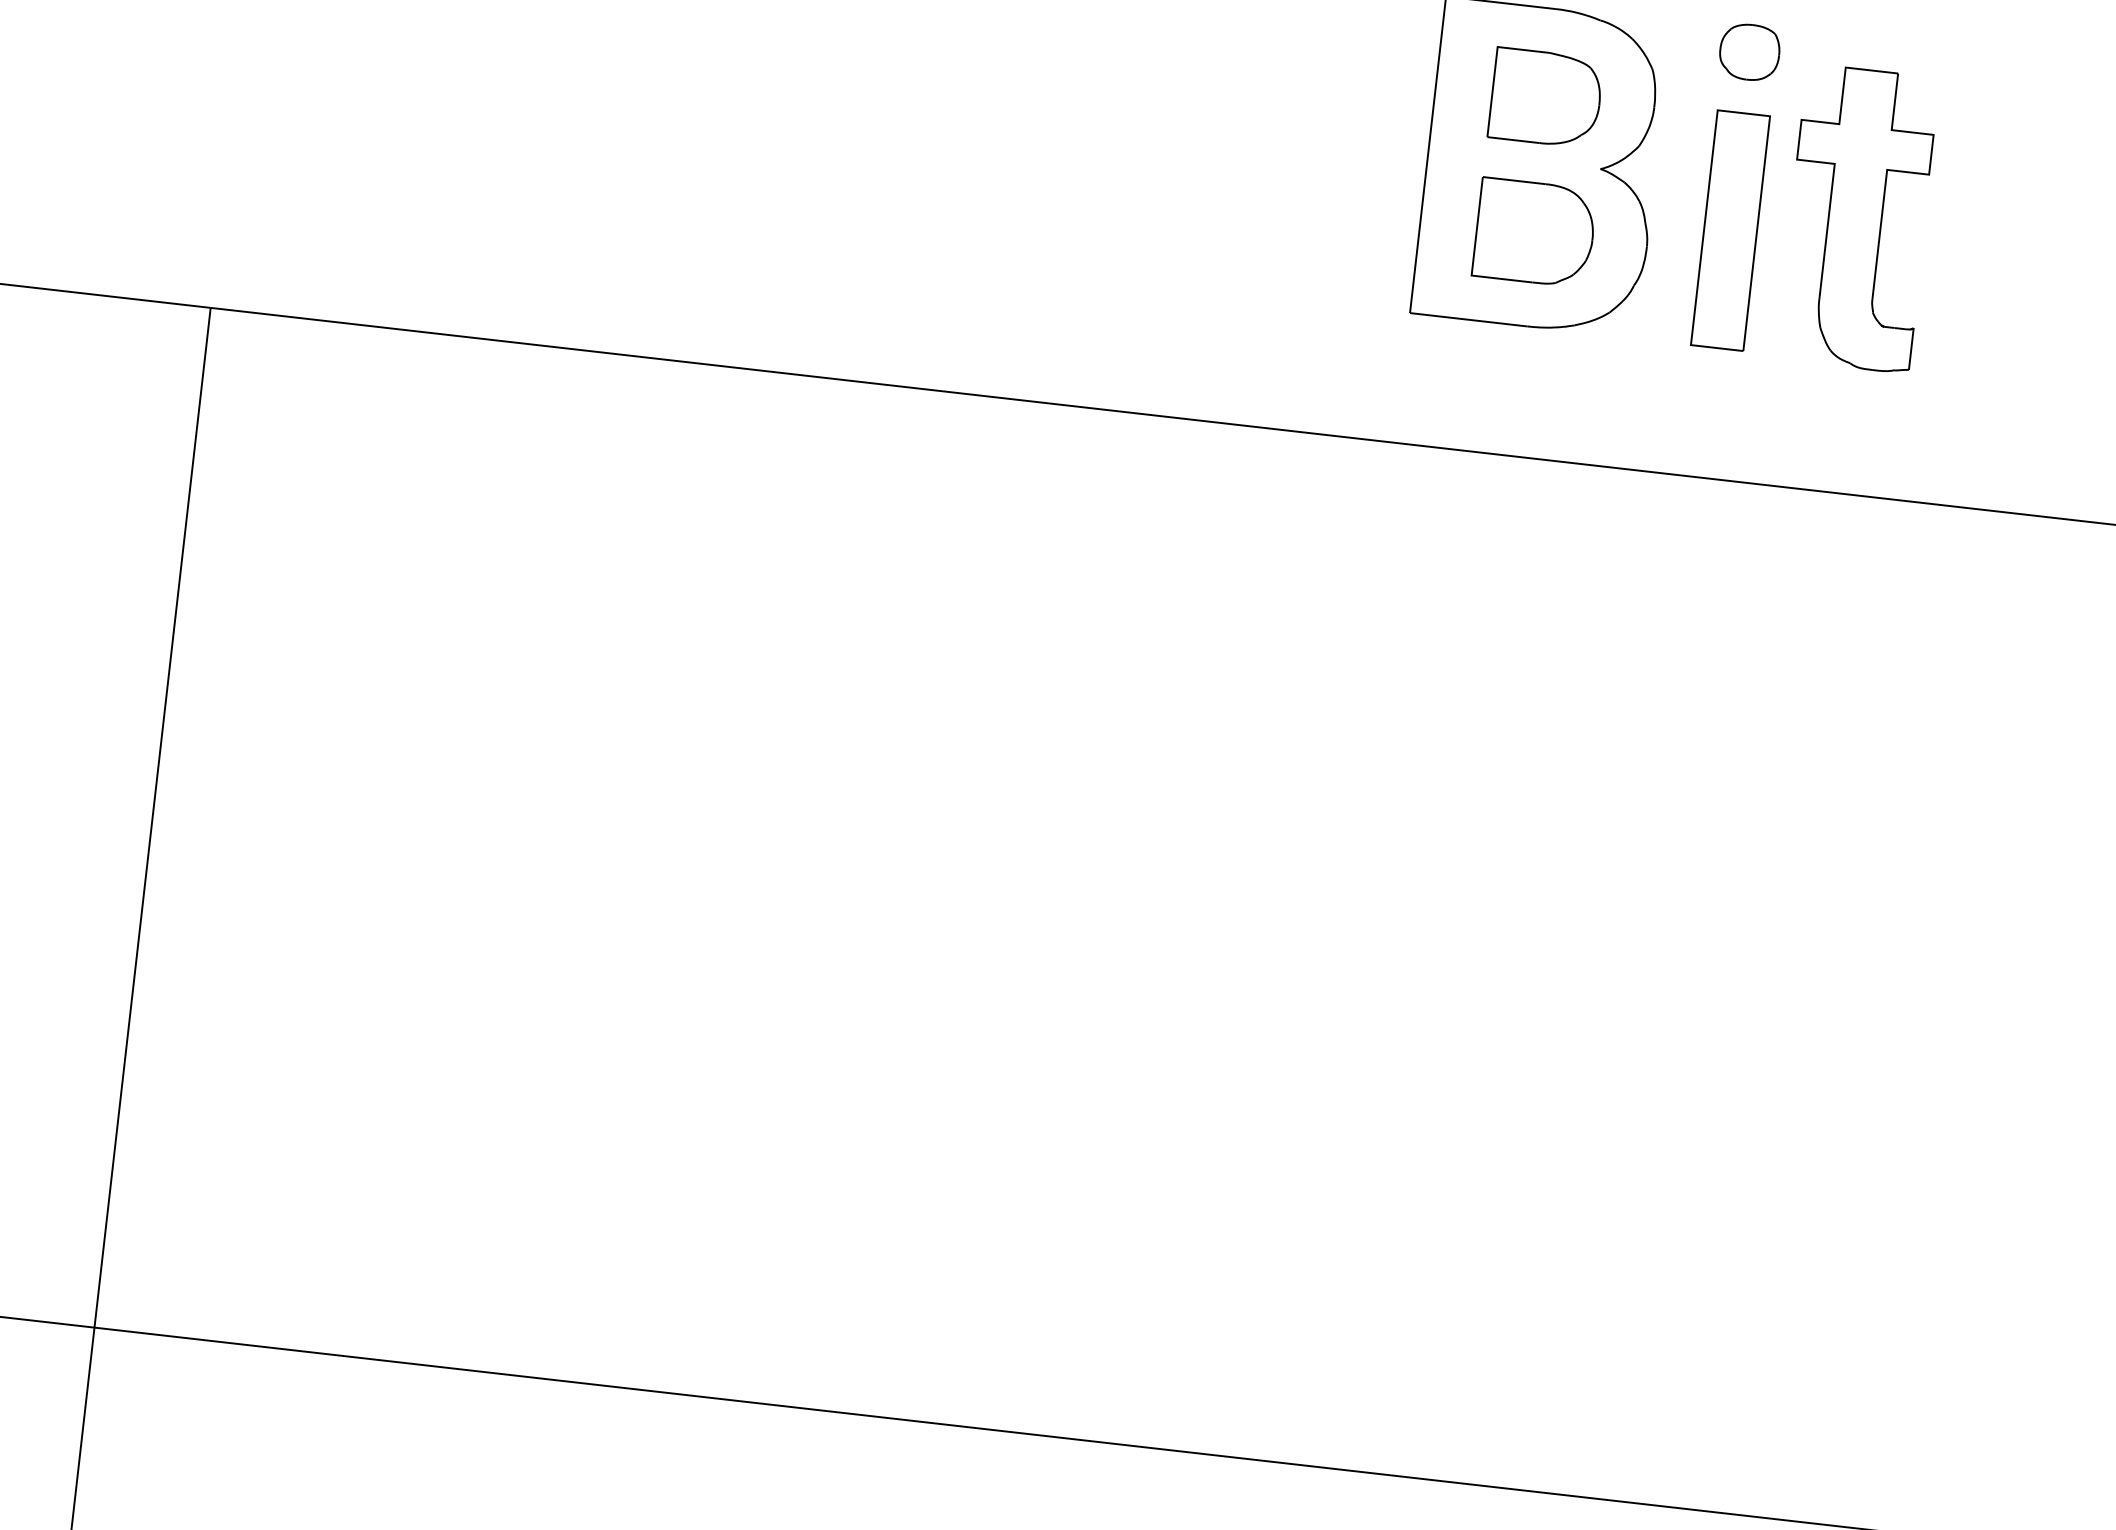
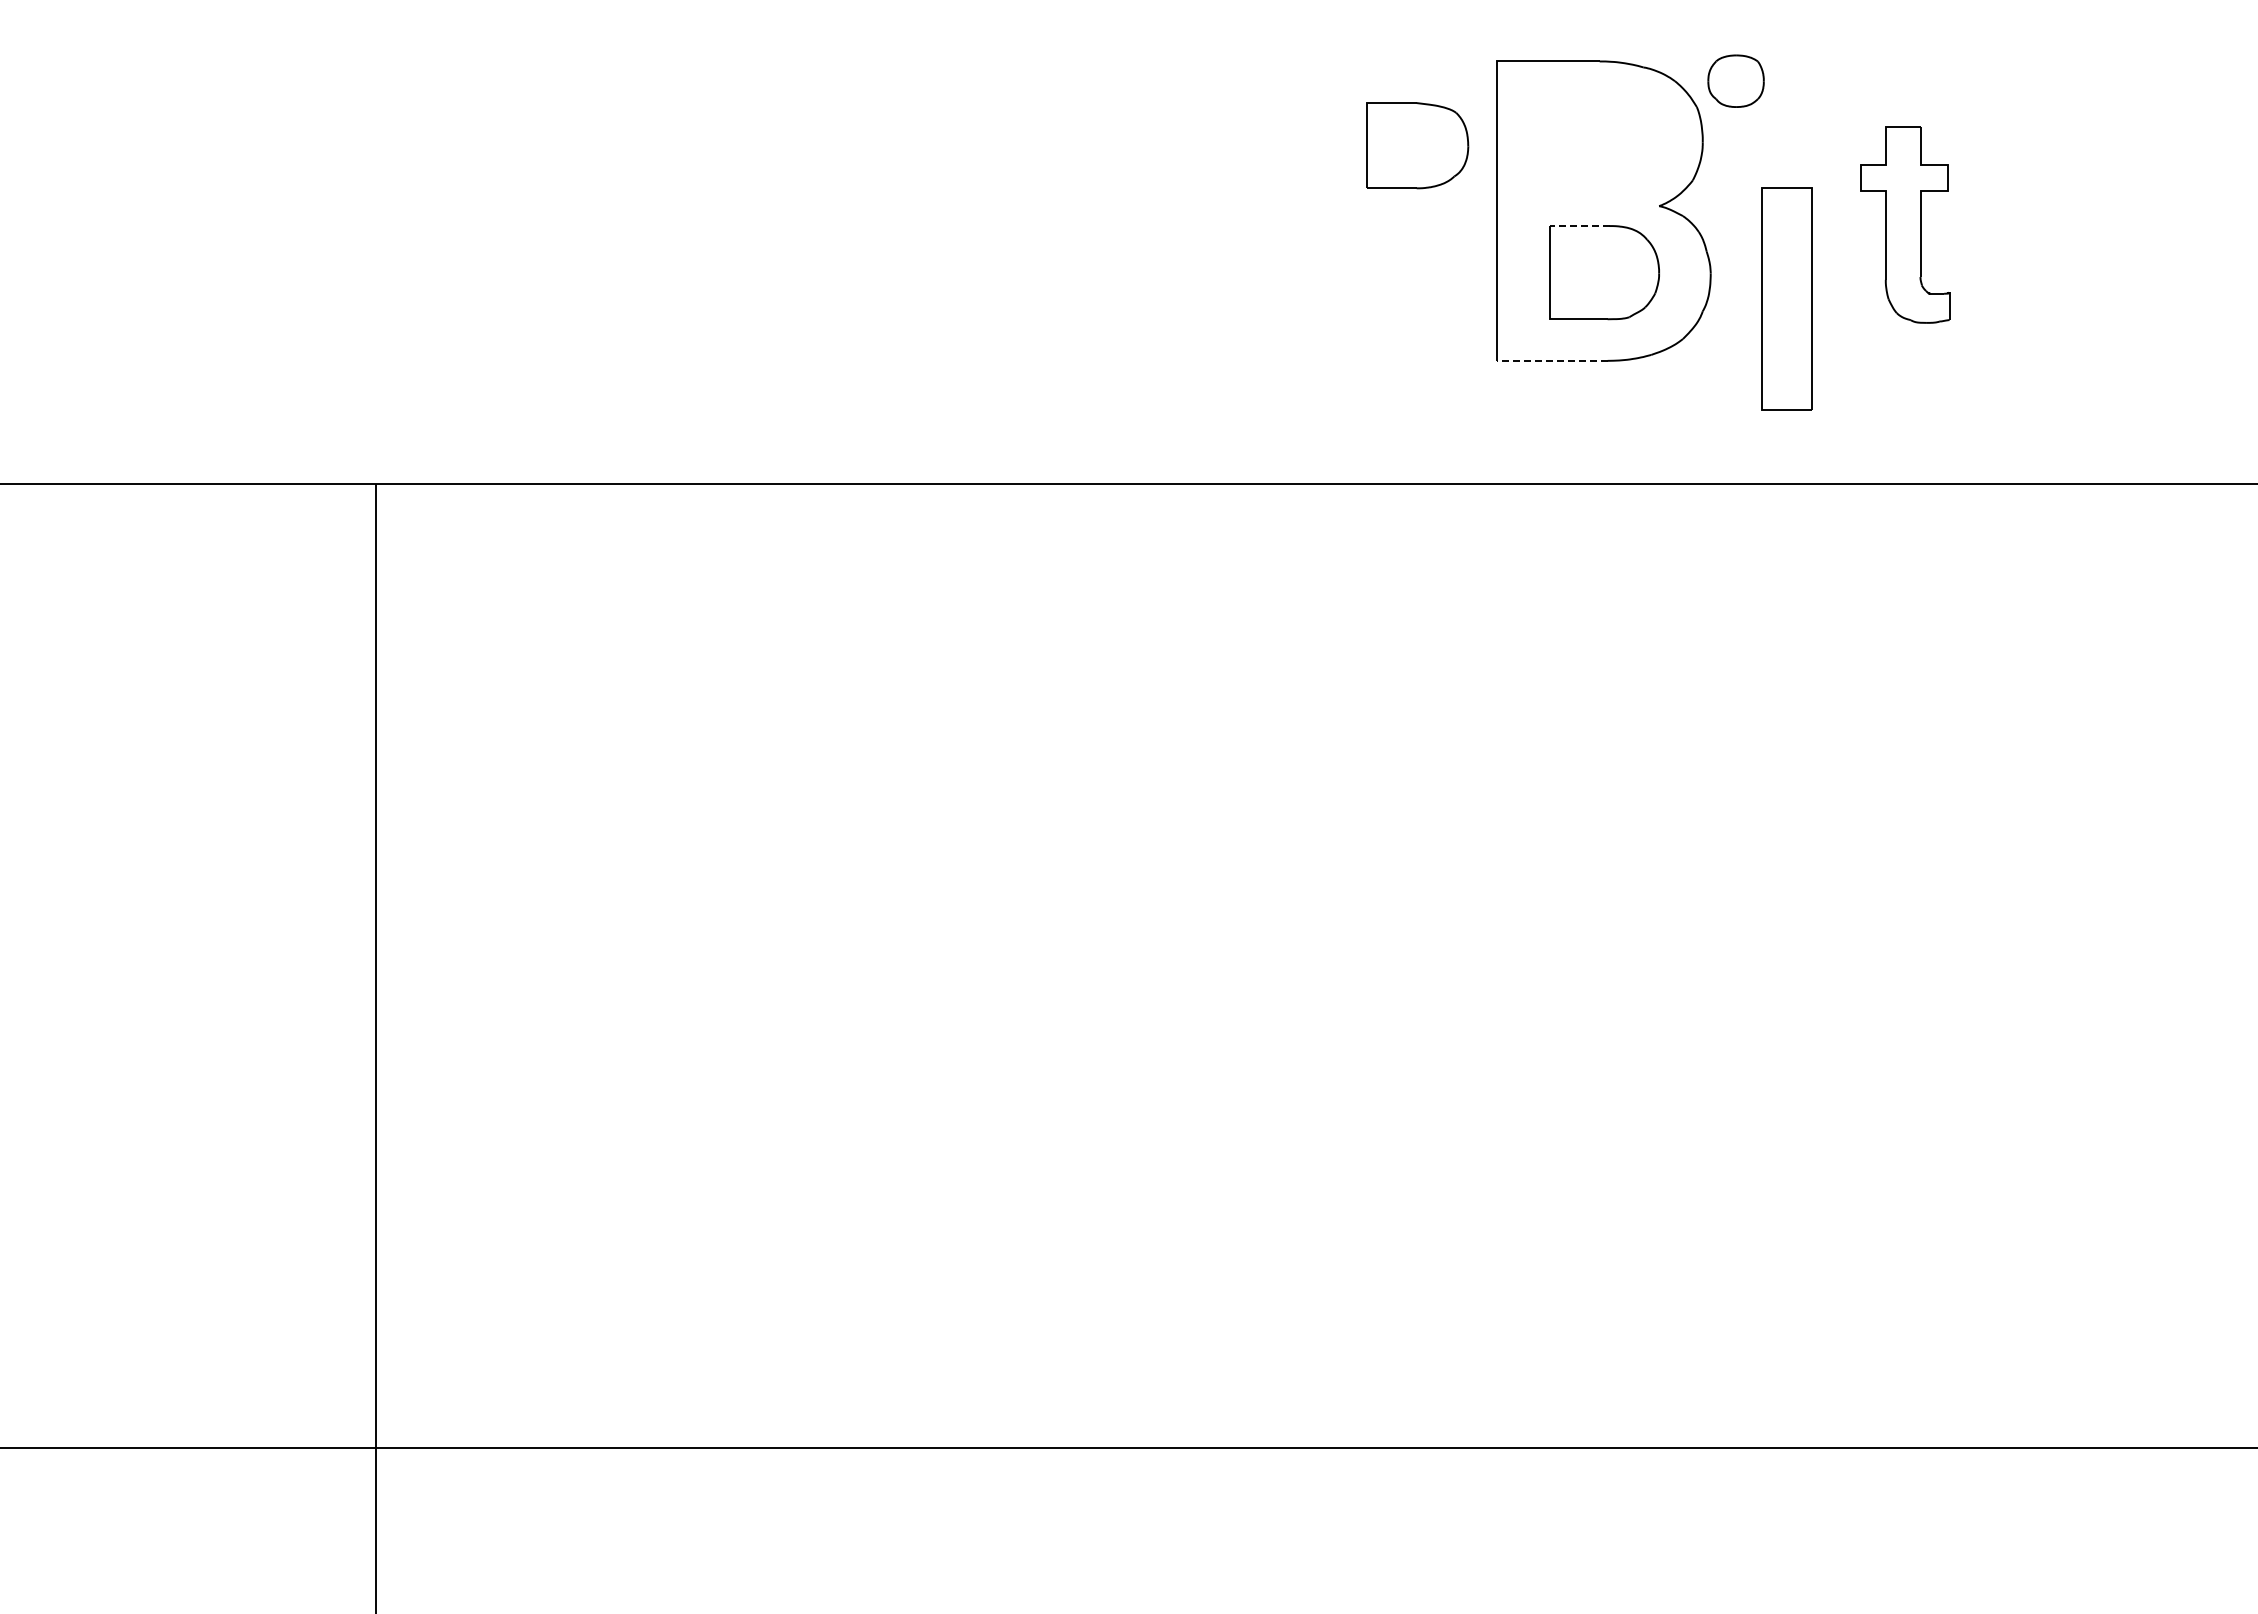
part: (1749, 51) -> (1735, 80), moved
part: (1545, 97) -> (1417, 145), moved
line: (1513, 181) -> (1579, 226), solid -> dashed
part: (1858, 218) -> (1905, 224), size x0.7
part: (1729, 230) -> (1786, 298), moved
line: (1469, 319) -> (1552, 360), solid -> dashed

